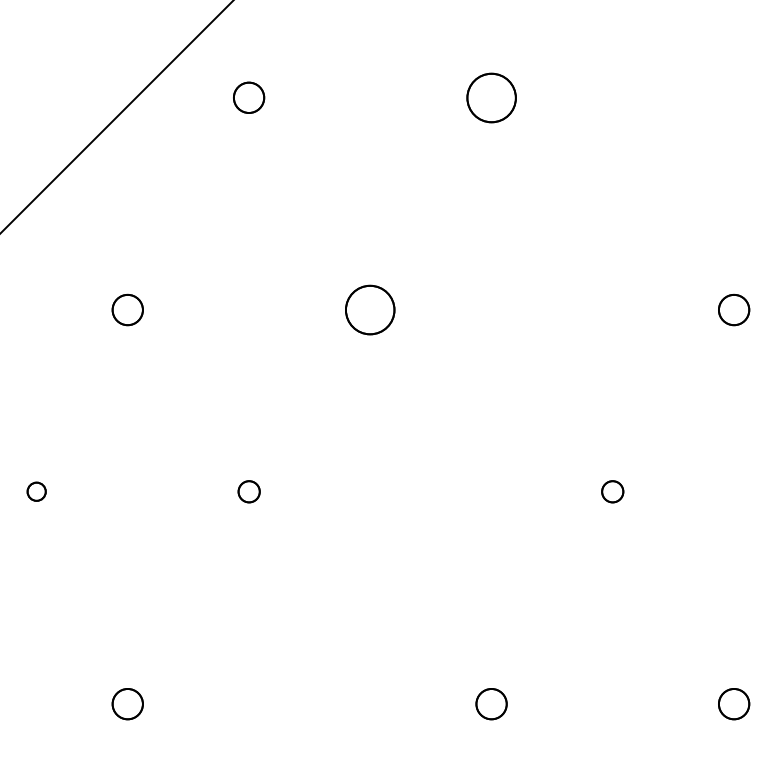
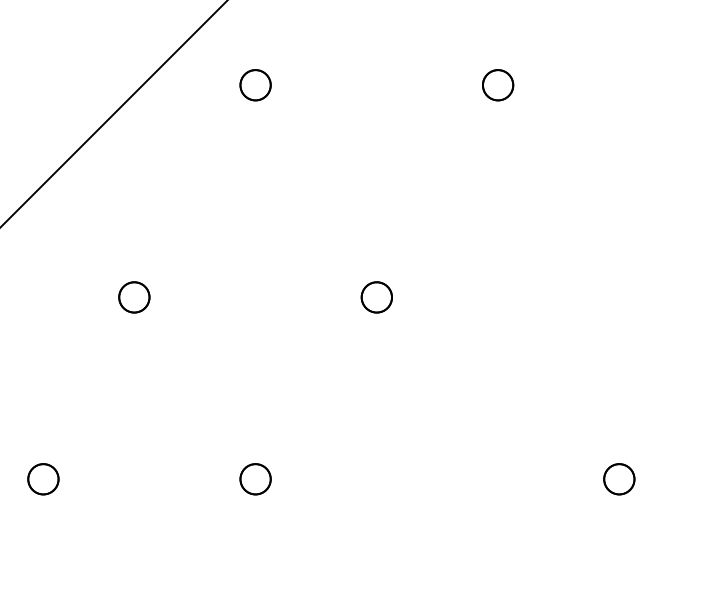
part: (491, 97) -> (498, 84), size x0.62
part: (370, 309) -> (377, 296), size x0.62
part: (36, 491) -> (43, 478), size x1.67
part: (249, 491) -> (256, 478), size x1.43
part: (612, 491) -> (618, 478), size x1.43

